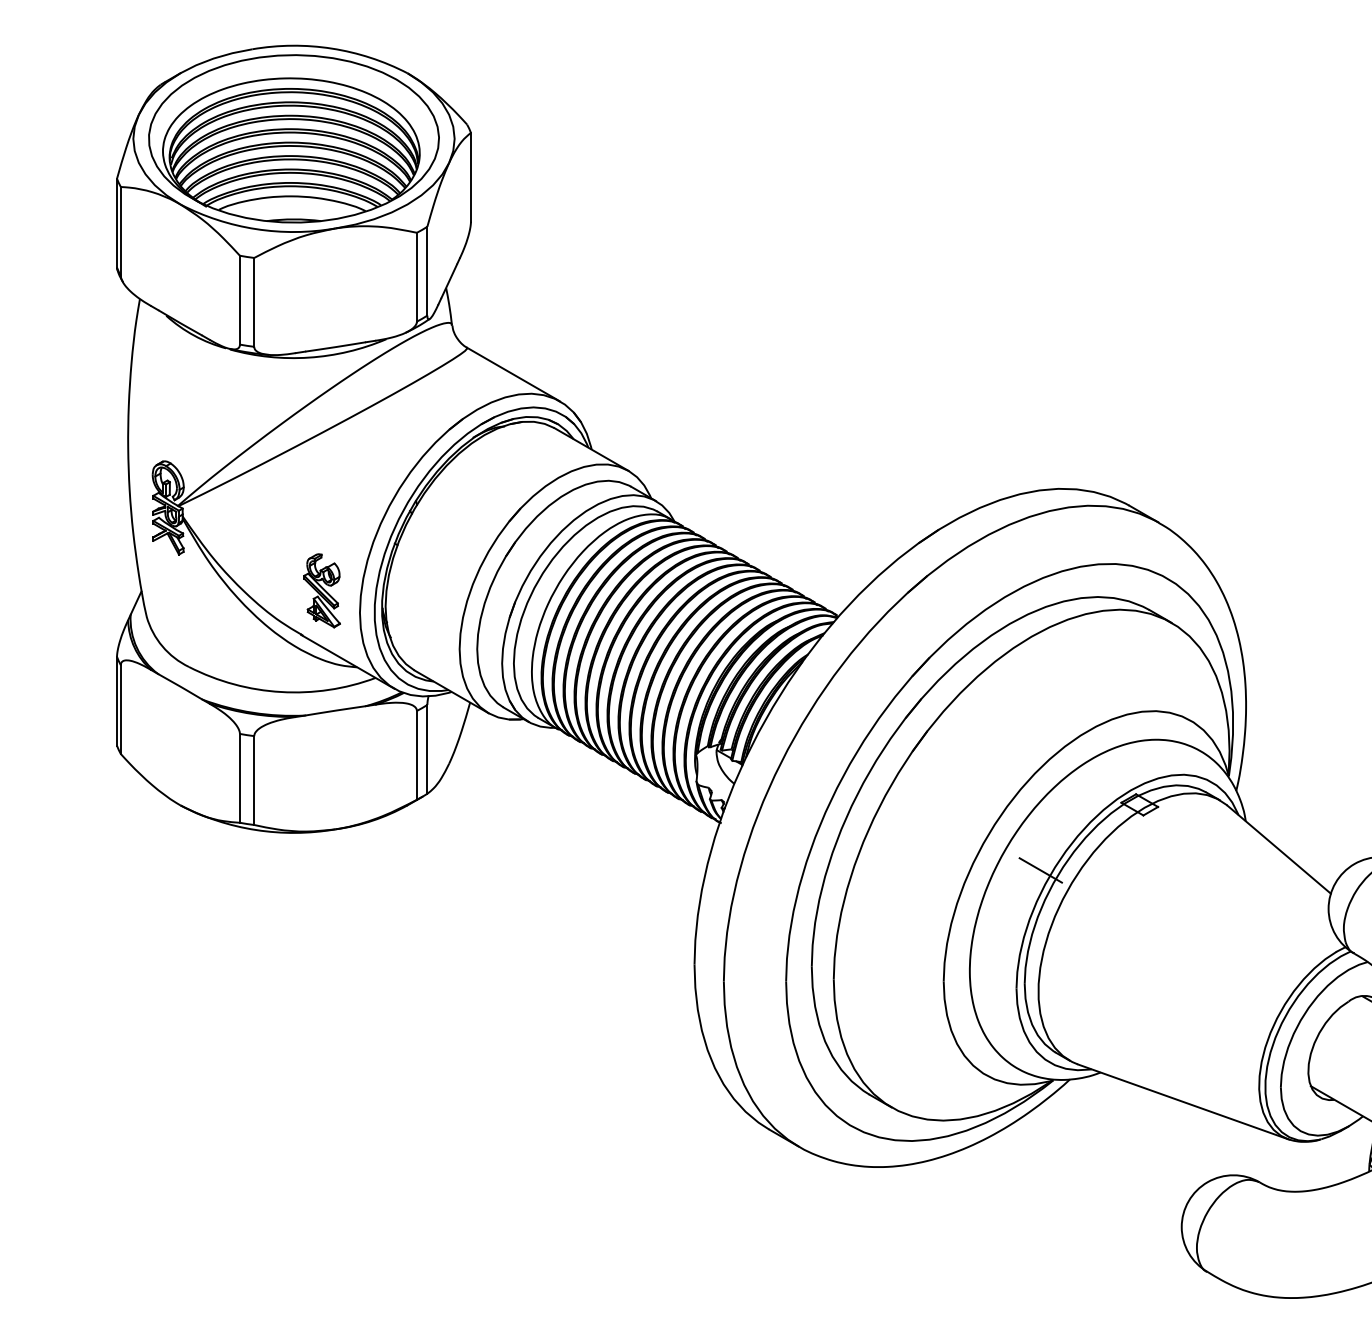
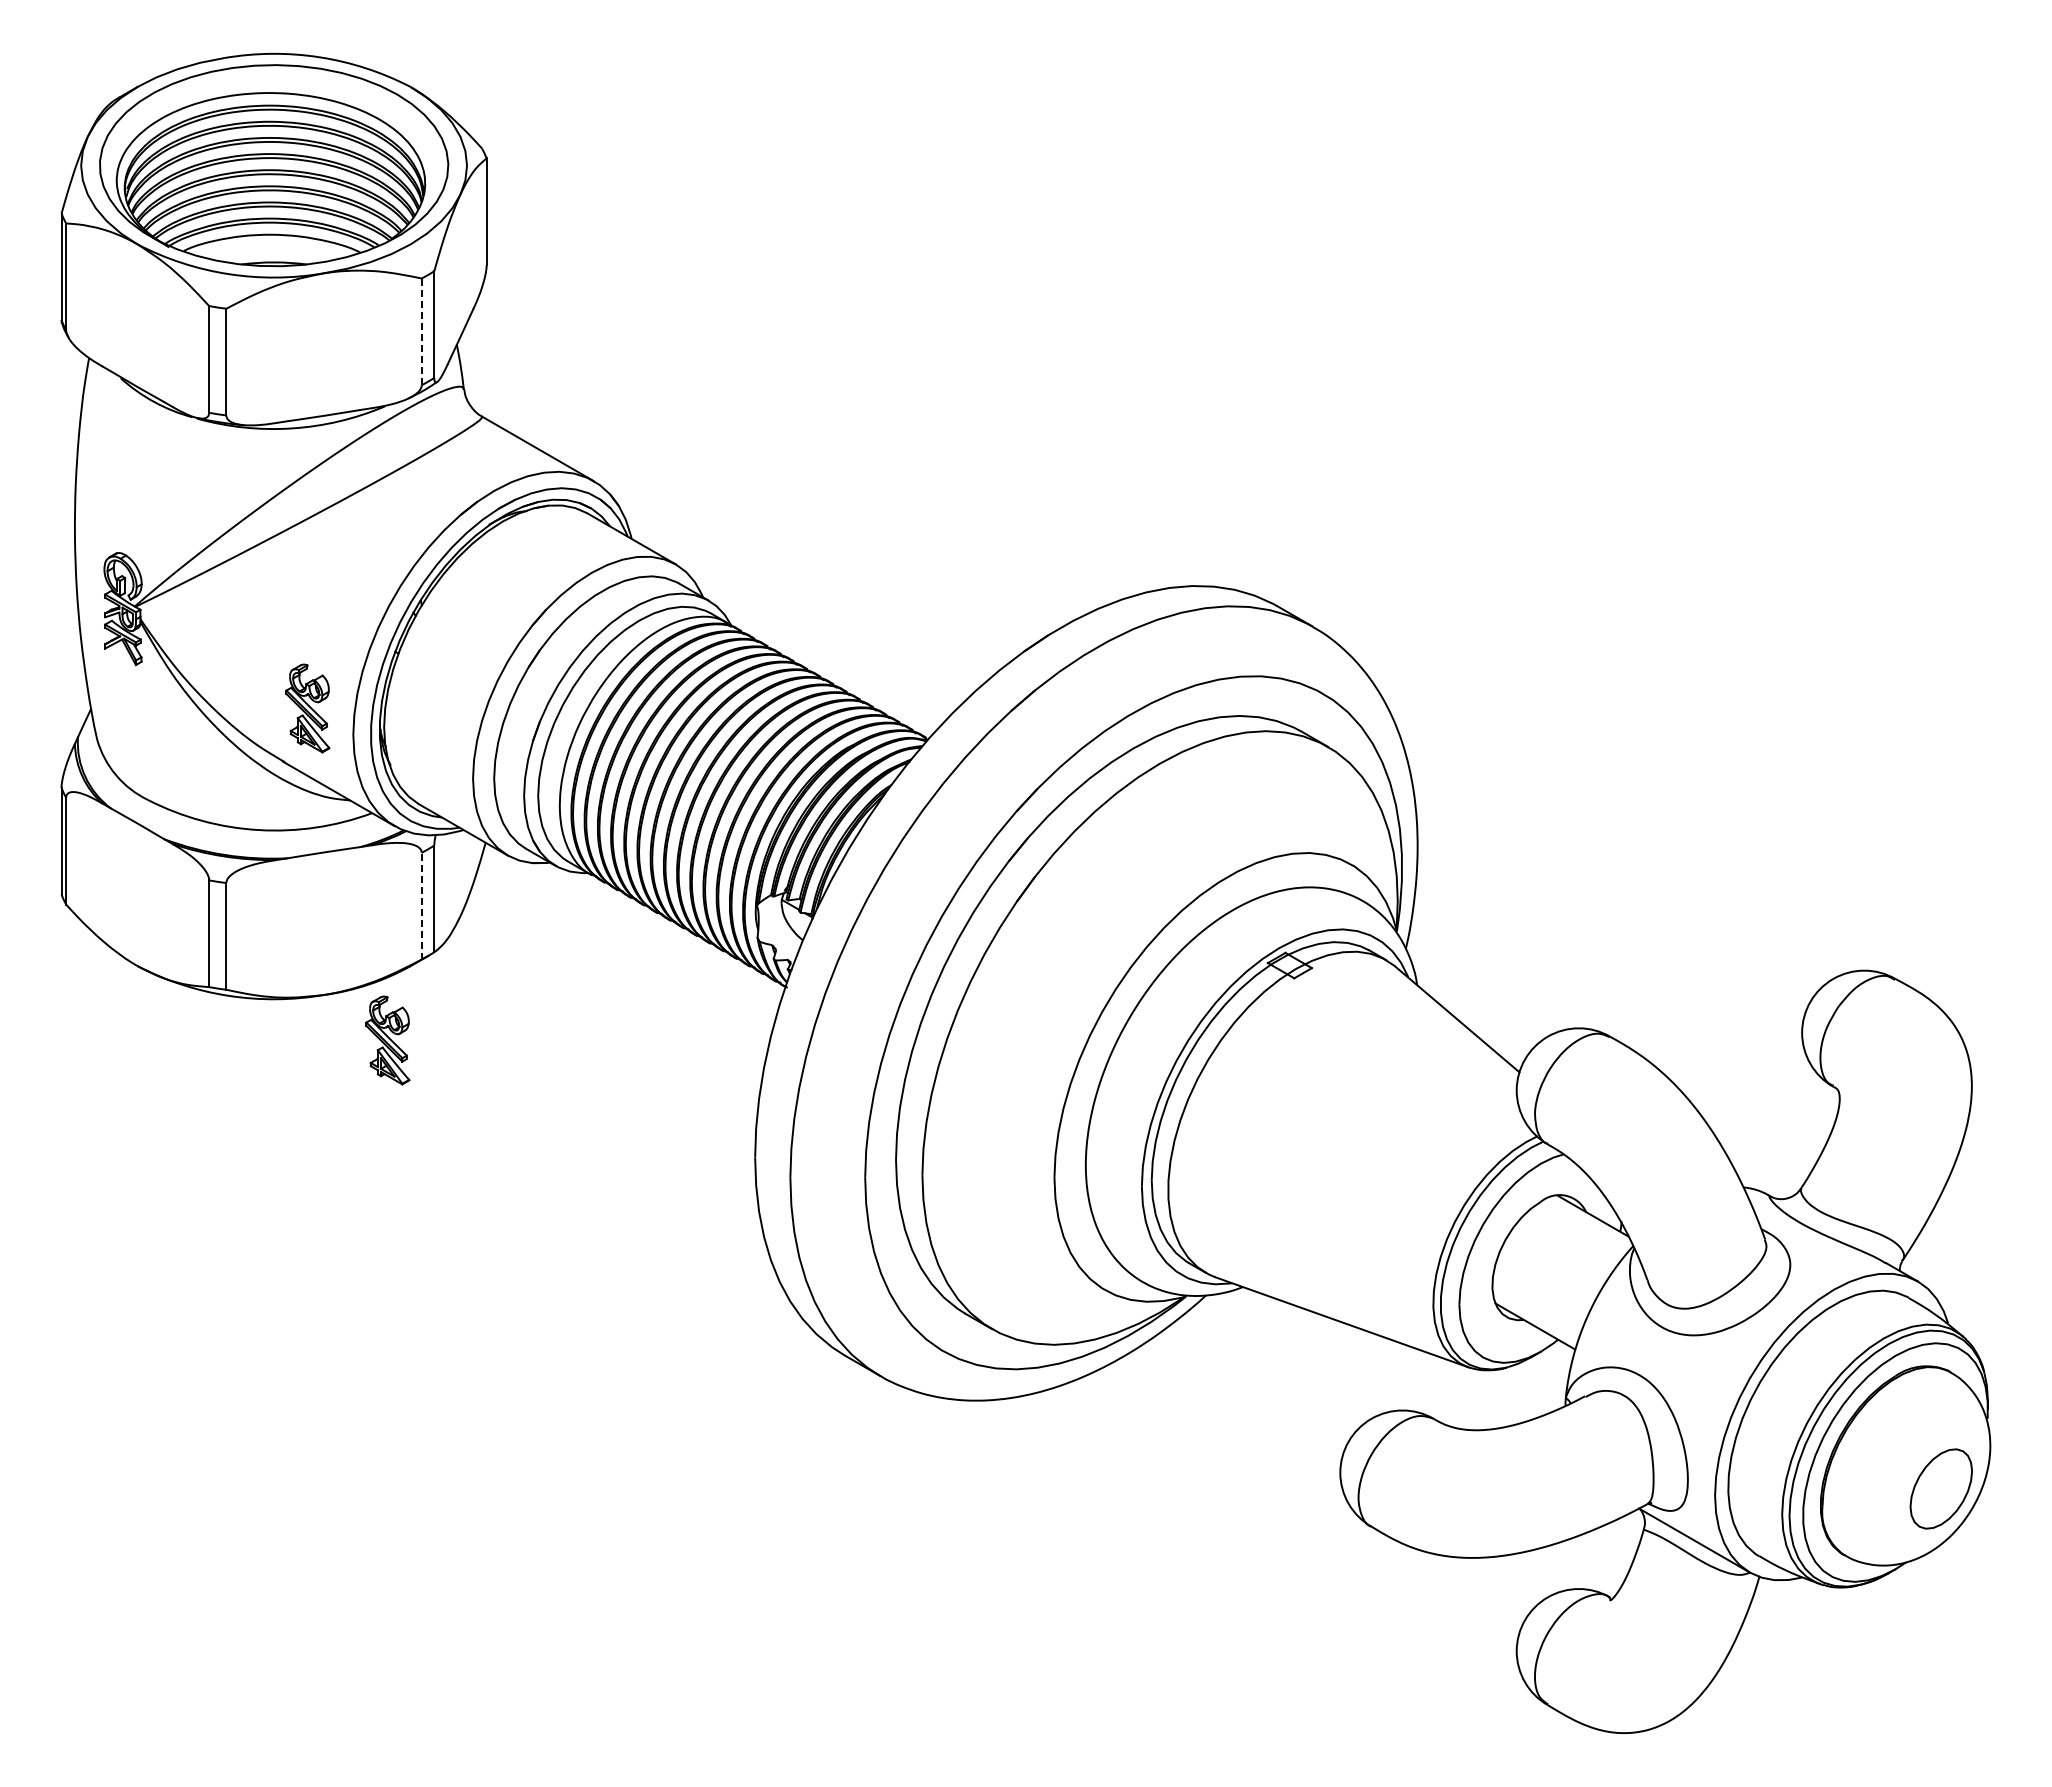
line: (416, 277) -> (421, 332), solid -> dashed
line: (416, 754) -> (421, 905), solid -> dashed
part: (388, 867) -> (387, 1040), added
line: (1040, 870) -> (1170, 1044), removed

